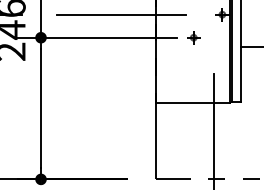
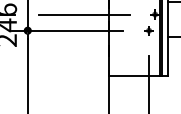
part: (193, 37) -> (148, 30), moved

